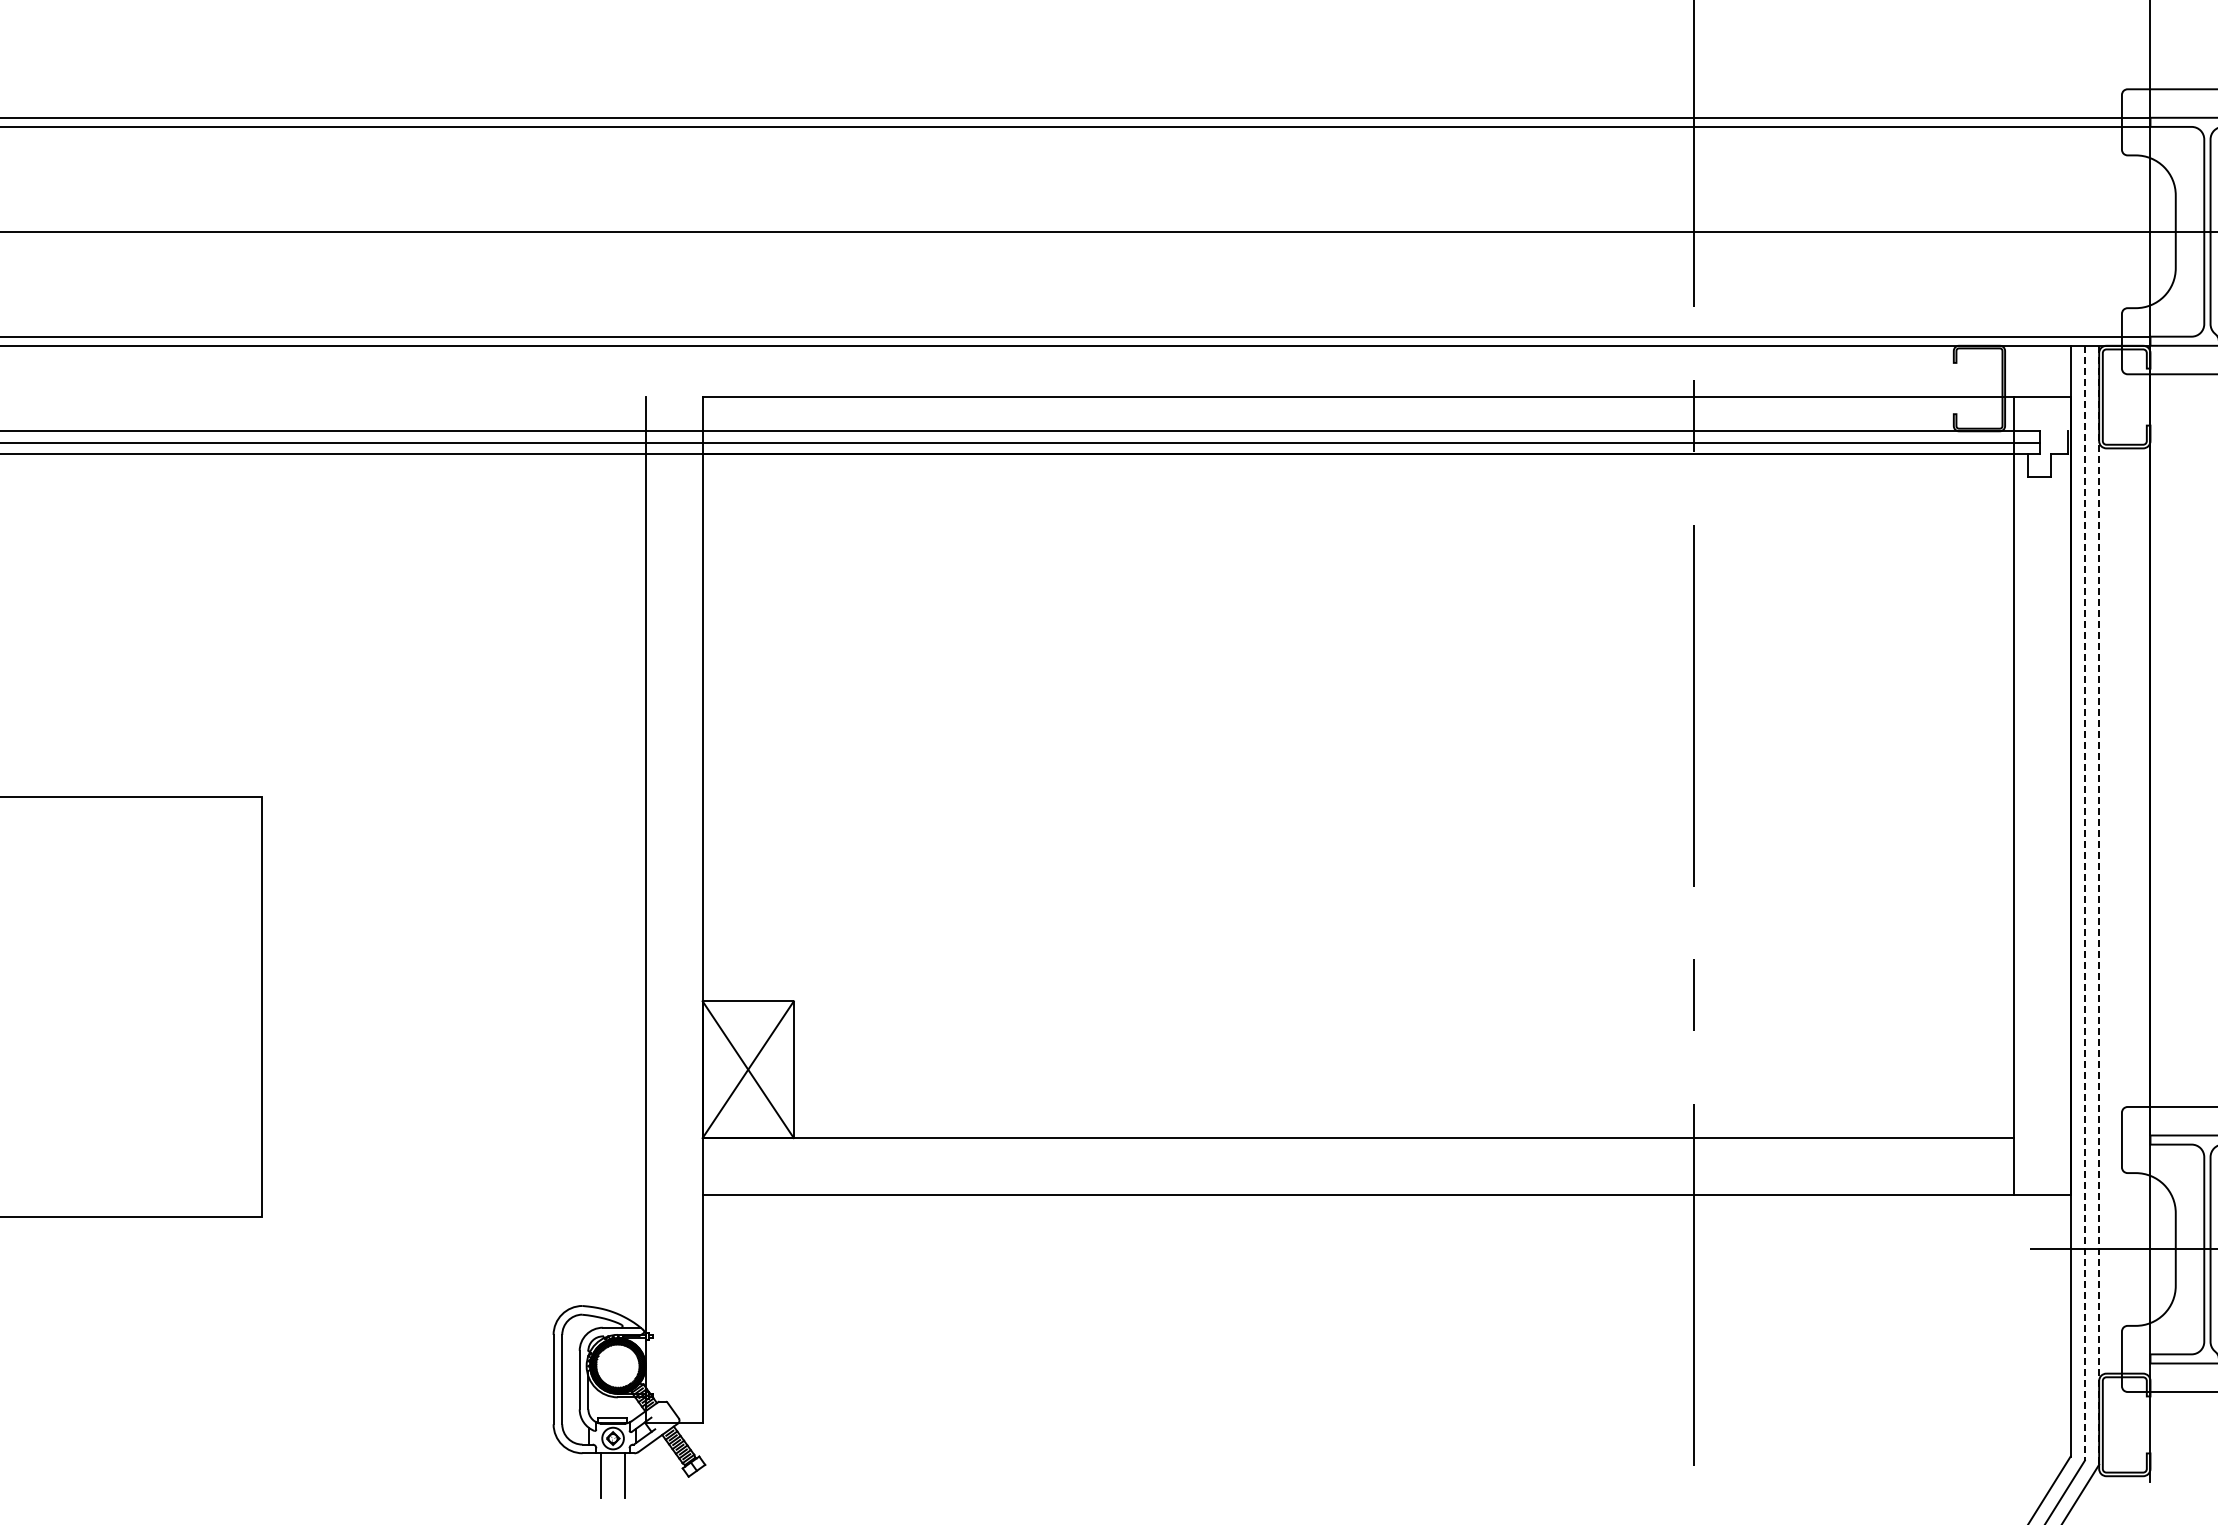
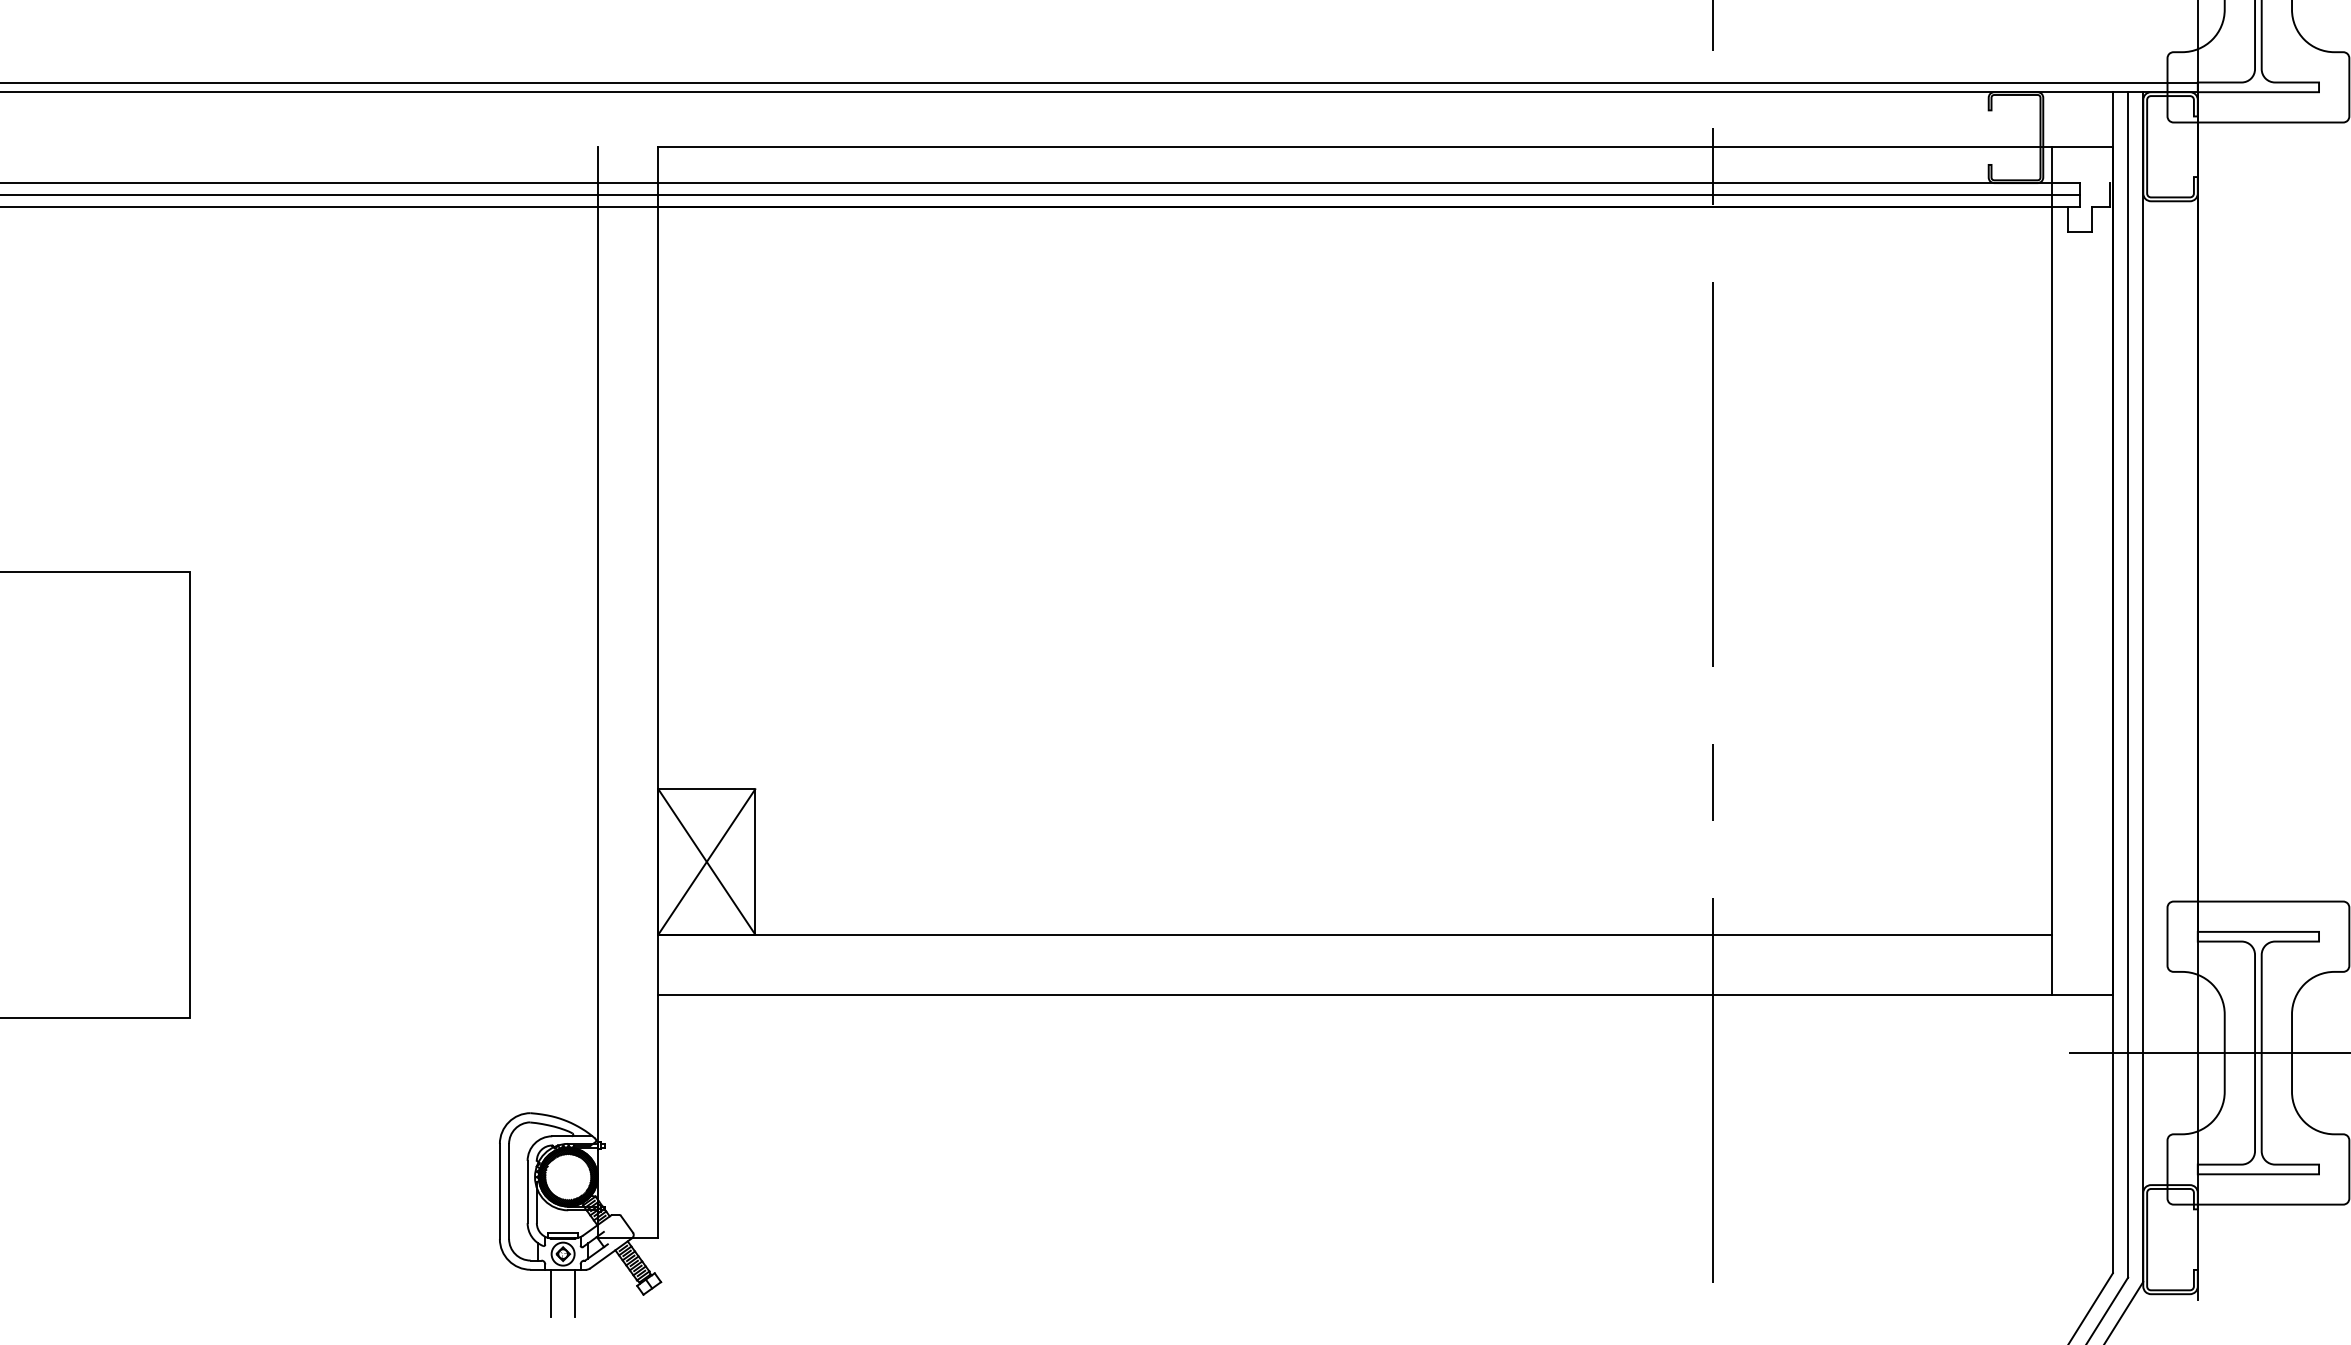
line: (2084, 903) -> (2127, 685), dashed -> solid
line: (2099, 905) -> (2143, 687), dashed -> solid

